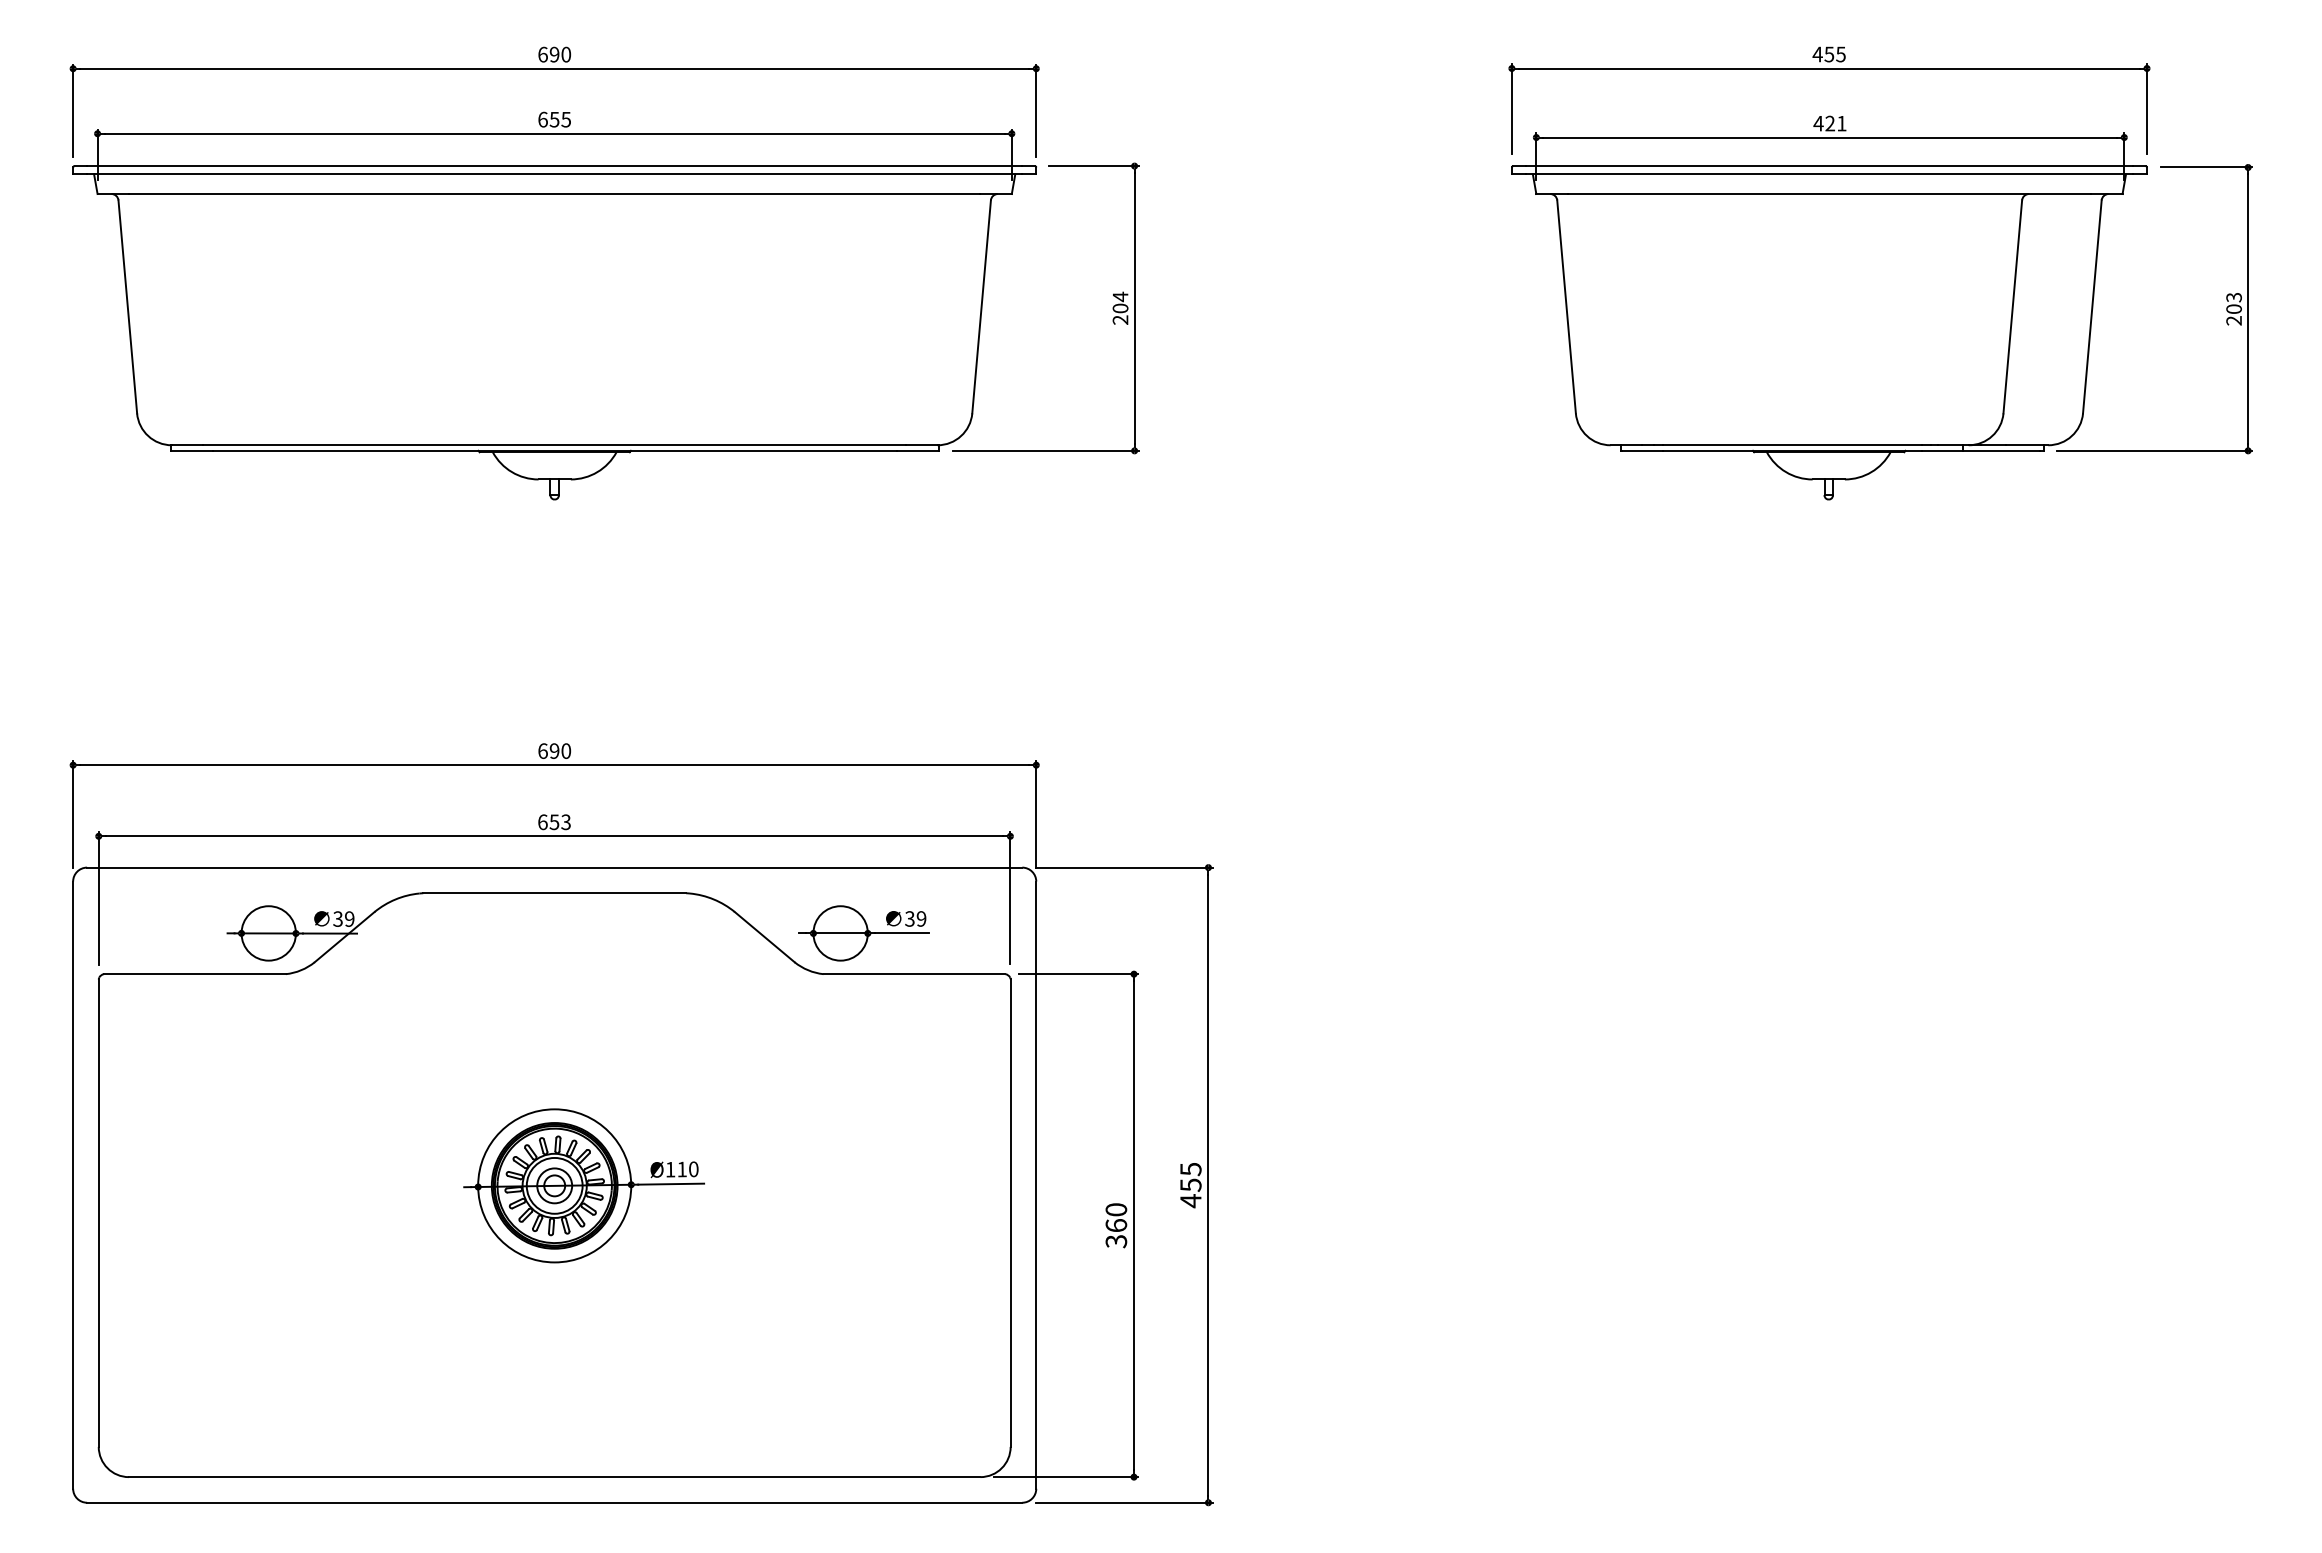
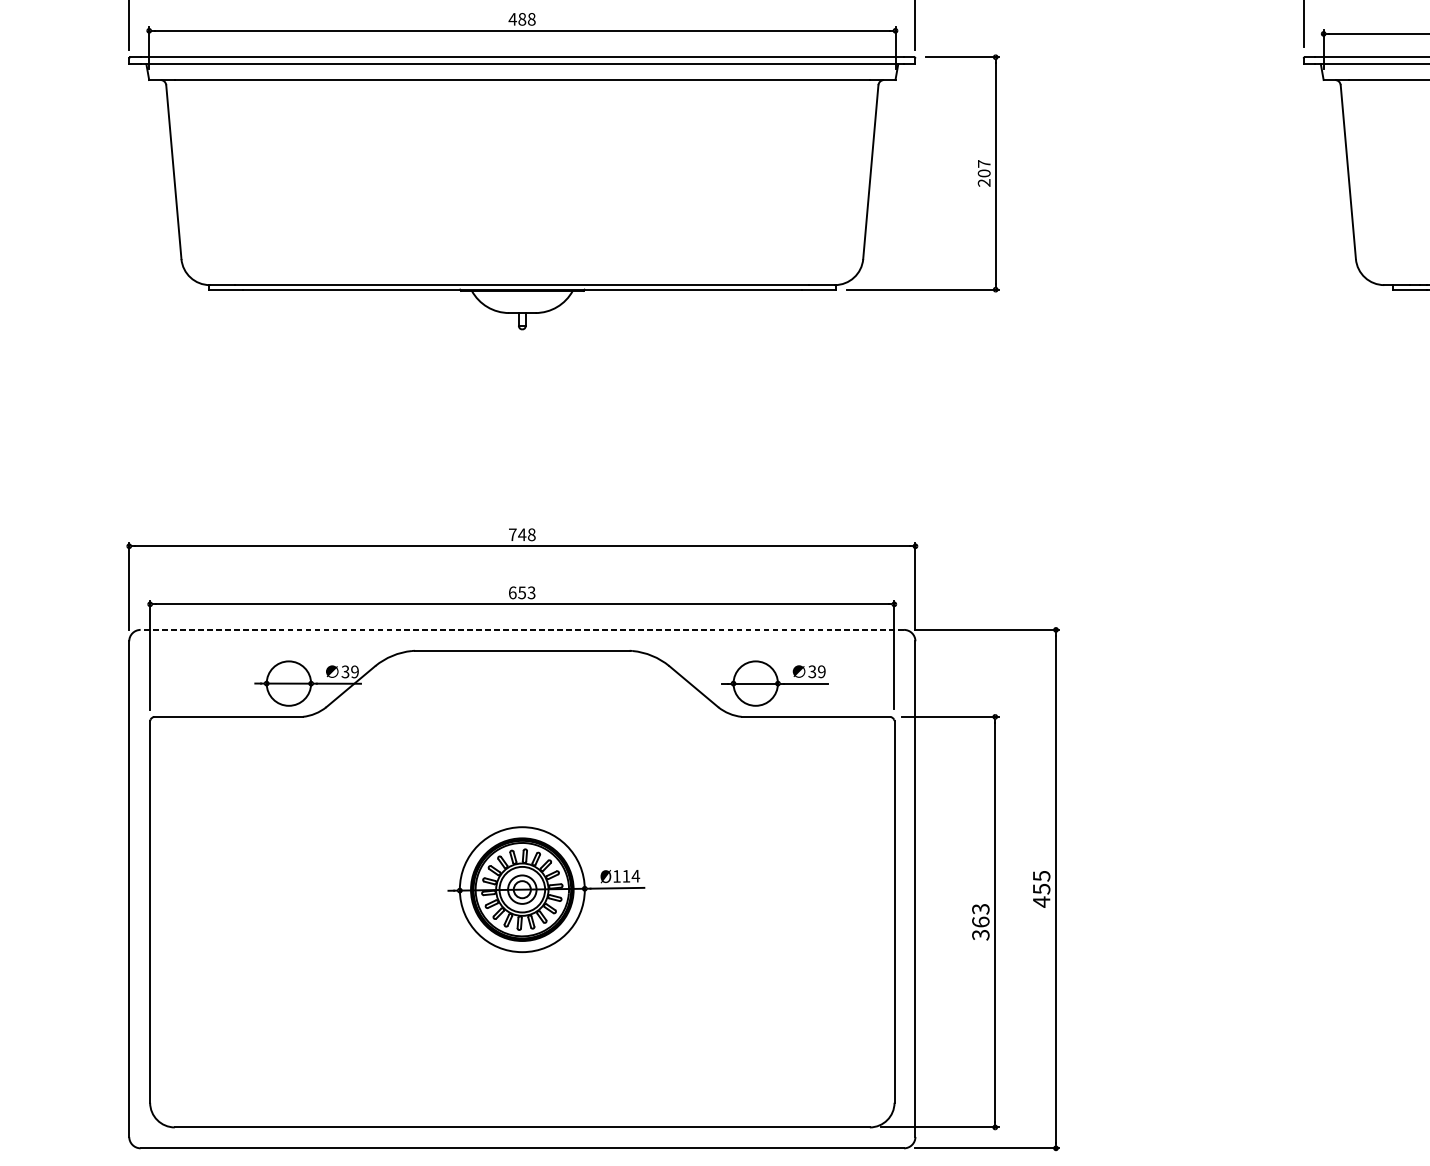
text: (554, 119) -> (522, 19), 655 -> 488
text: (1120, 296) -> (984, 163), 204 -> 207
text: (554, 751) -> (522, 535), 690 -> 748
line: (554, 867) -> (522, 629), solid -> dashed
text: (693, 1169) -> (635, 876), Ø110 -> Ø114
text: (1116, 1209) -> (980, 908), 360 -> 363

